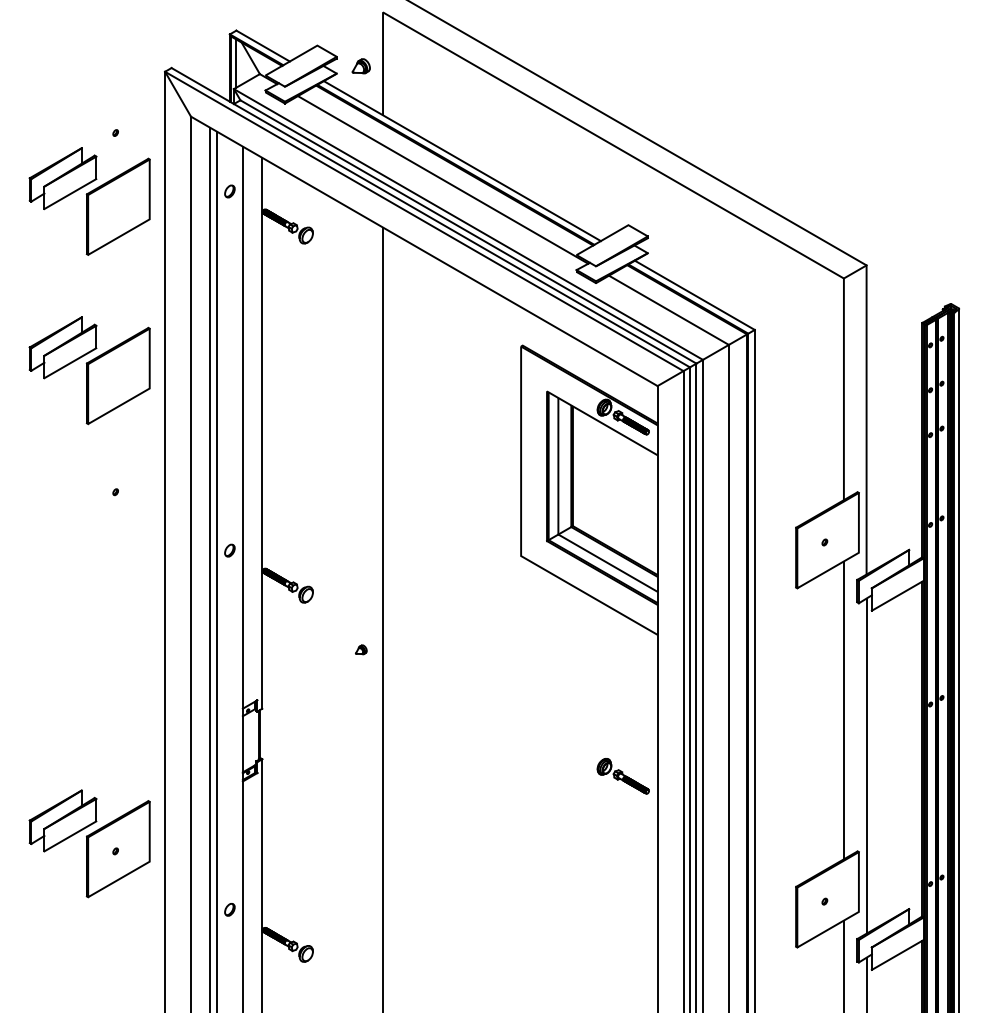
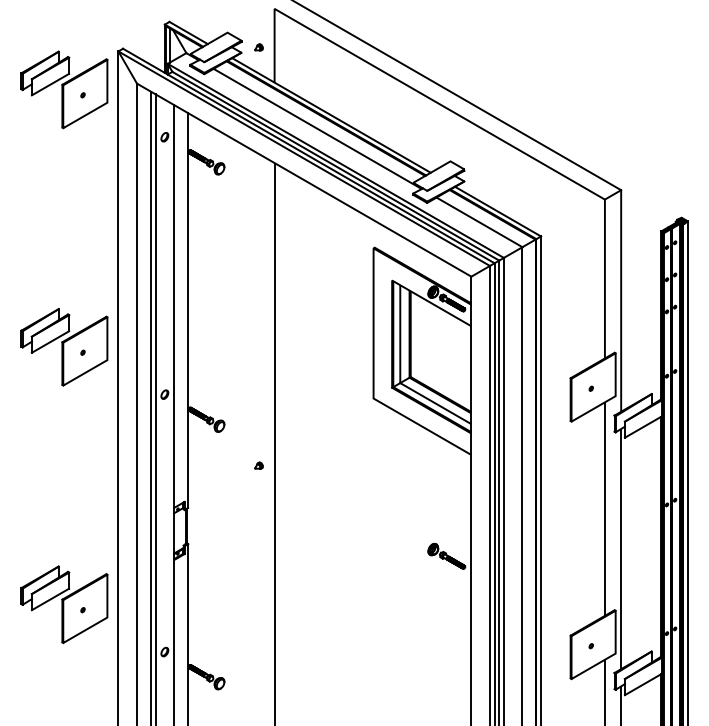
part: (361, 65) -> (259, 46), size x0.62
part: (89, 201) -> (64, 89), moved
part: (89, 370) -> (64, 347), moved

